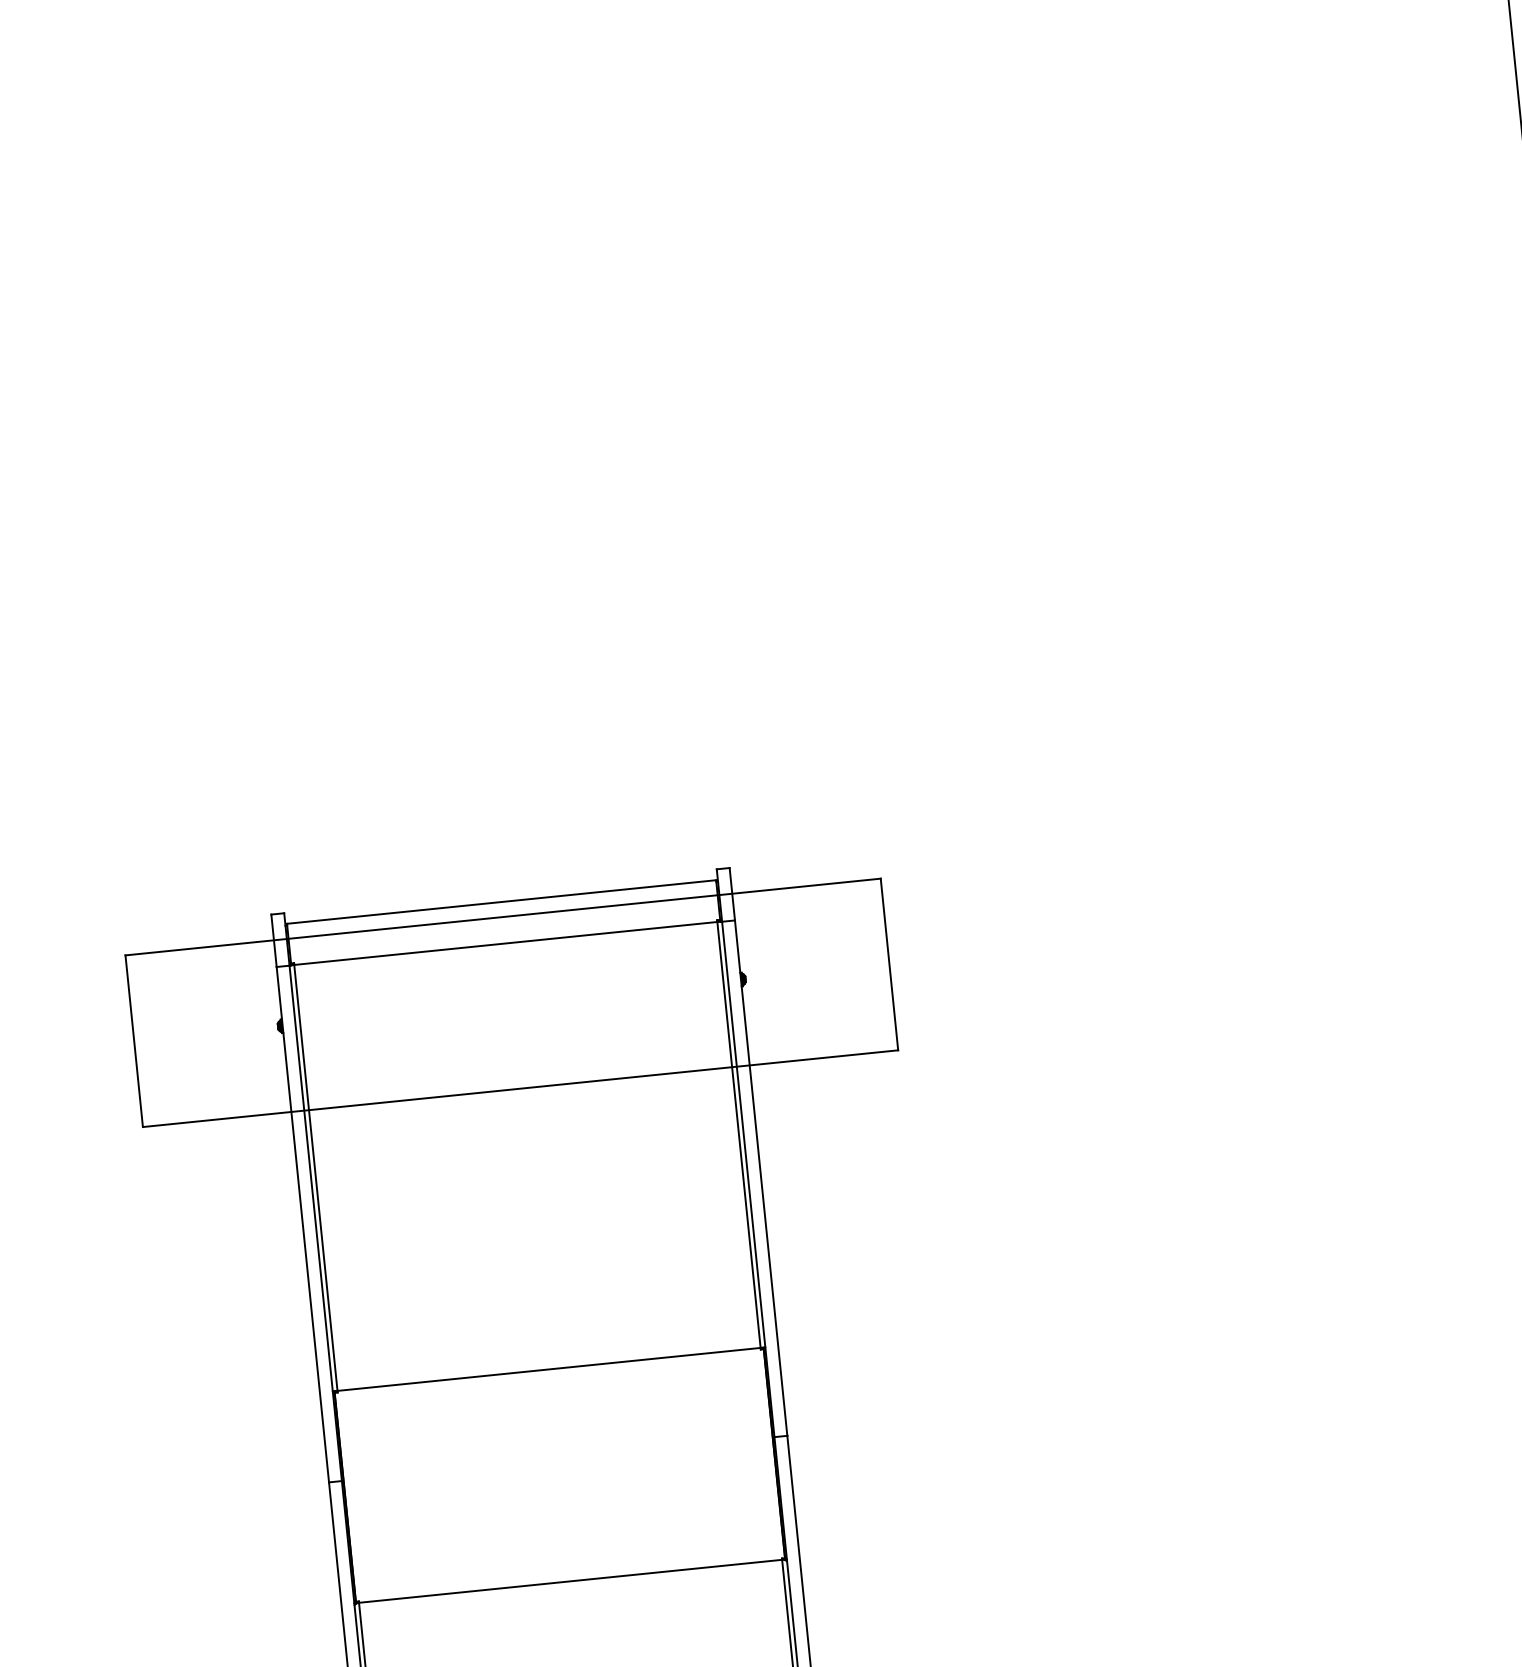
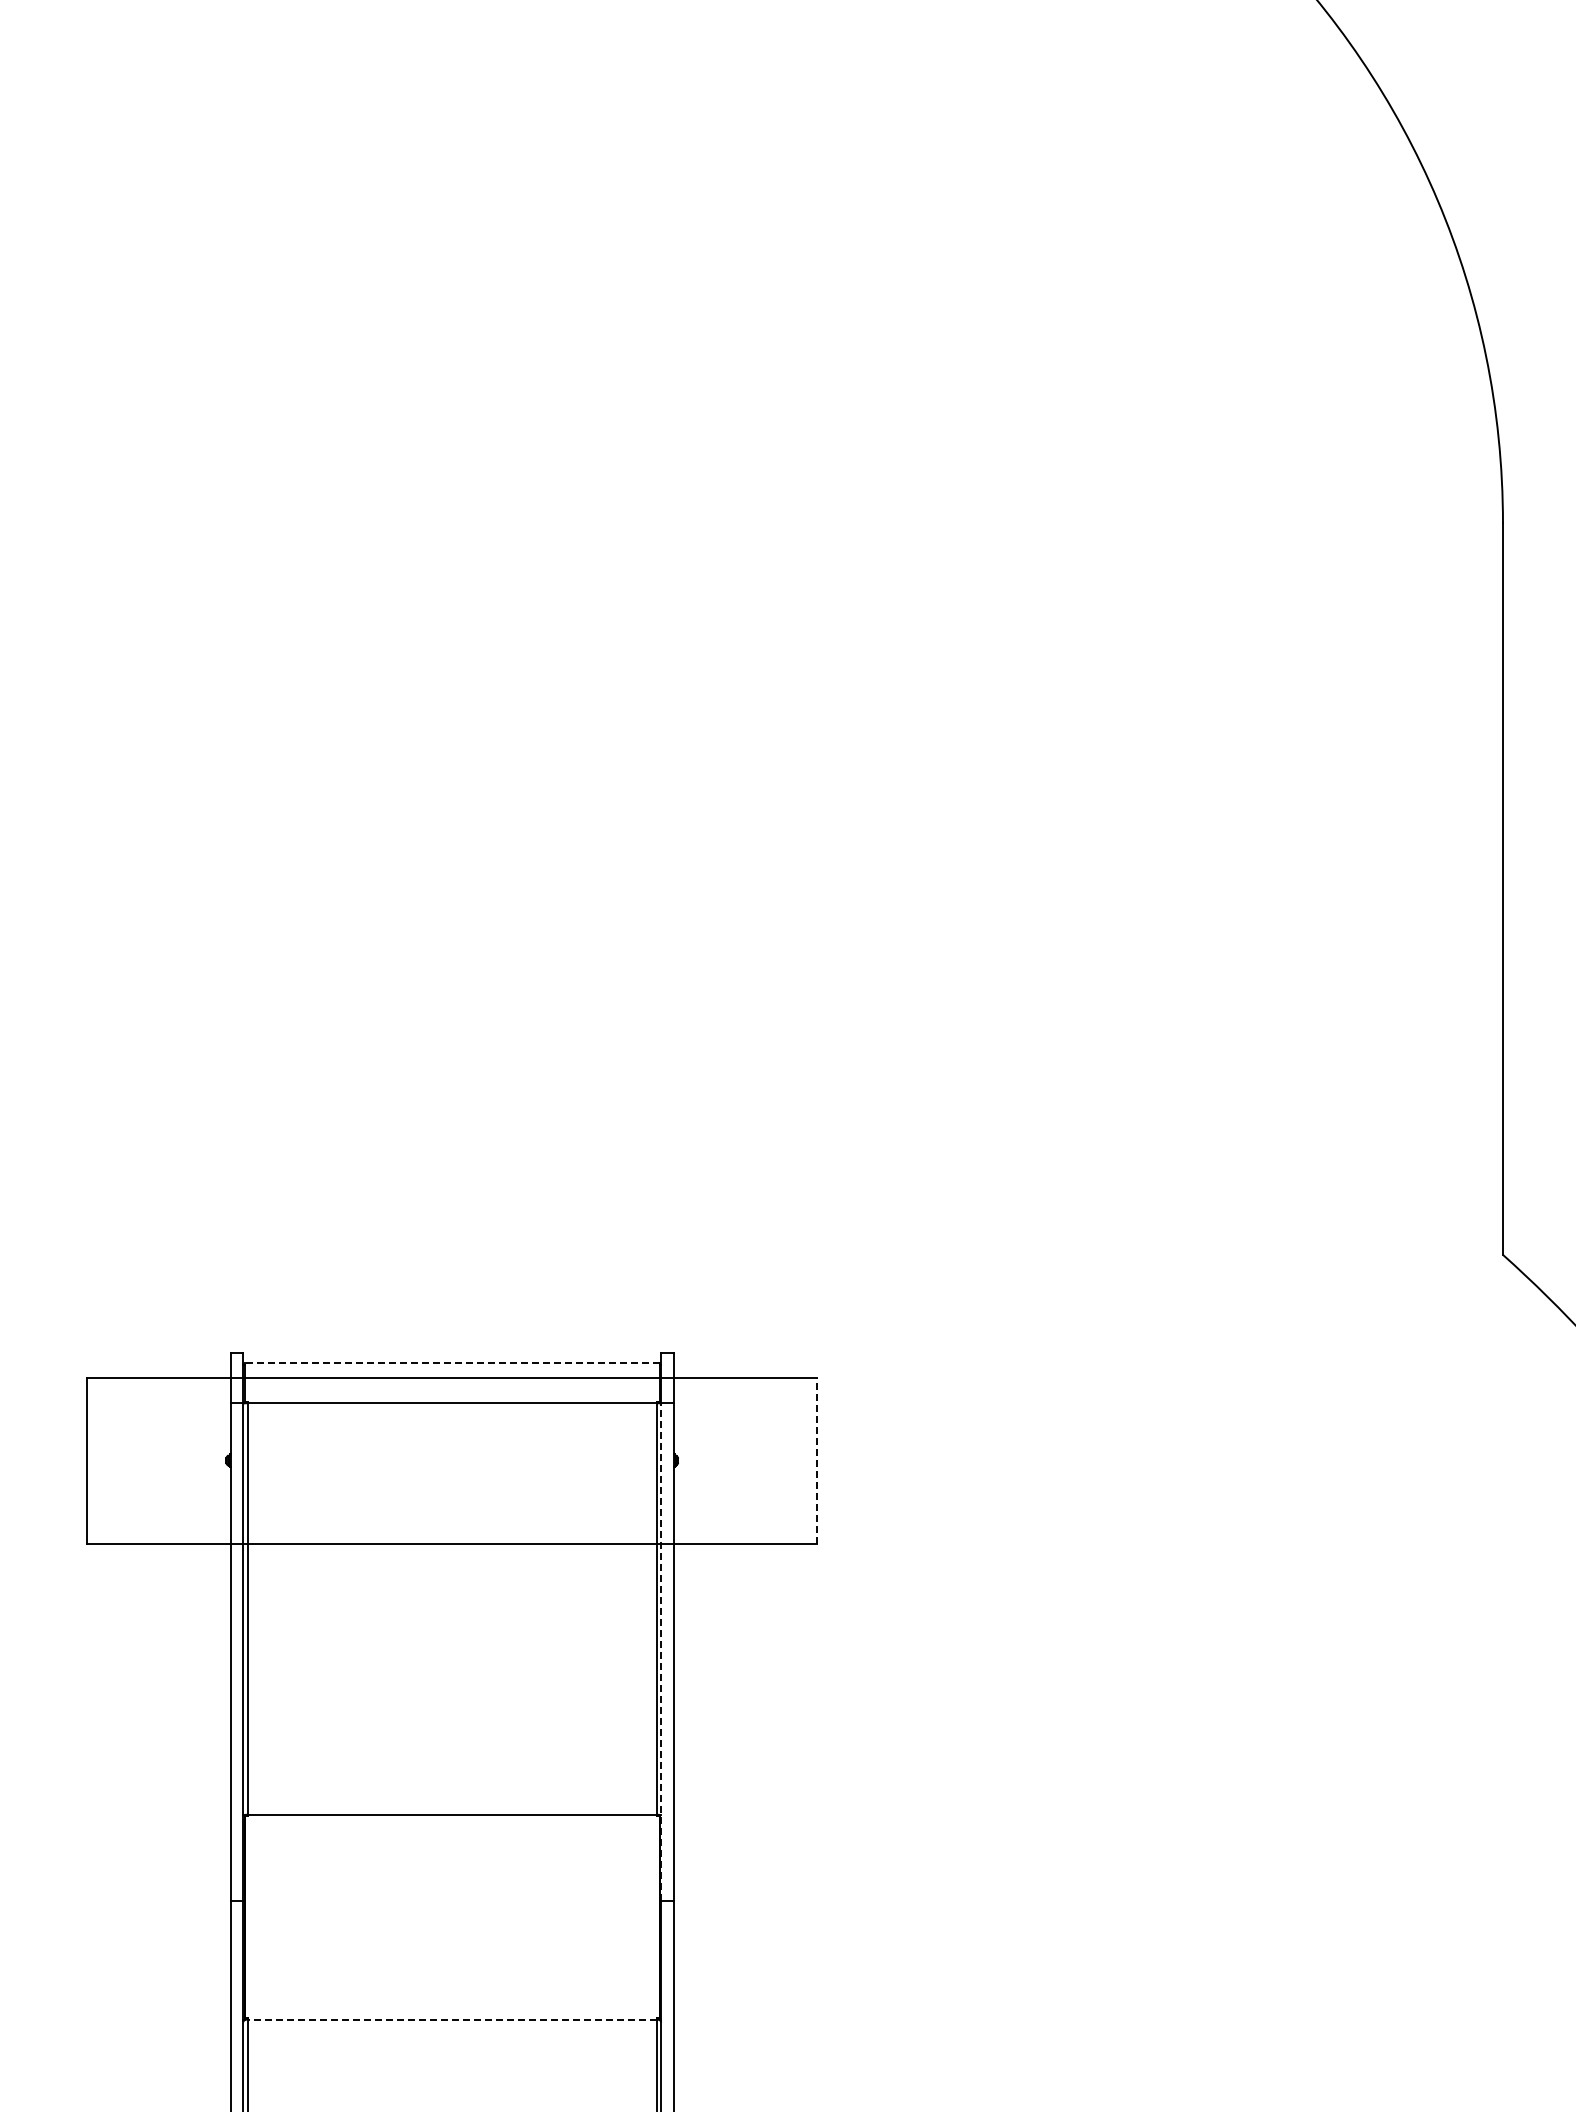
line: (500, 902) -> (451, 1363), solid -> dashed
line: (889, 964) -> (817, 1460), solid -> dashed
line: (748, 1178) -> (661, 1651), solid -> dashed
line: (569, 1581) -> (451, 2019), solid -> dashed

